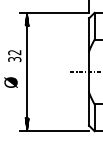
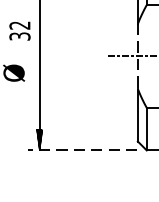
line: (89, 72) -> (138, 57), solid -> dashed
line: (54, 131) -> (83, 150), solid -> dashed

